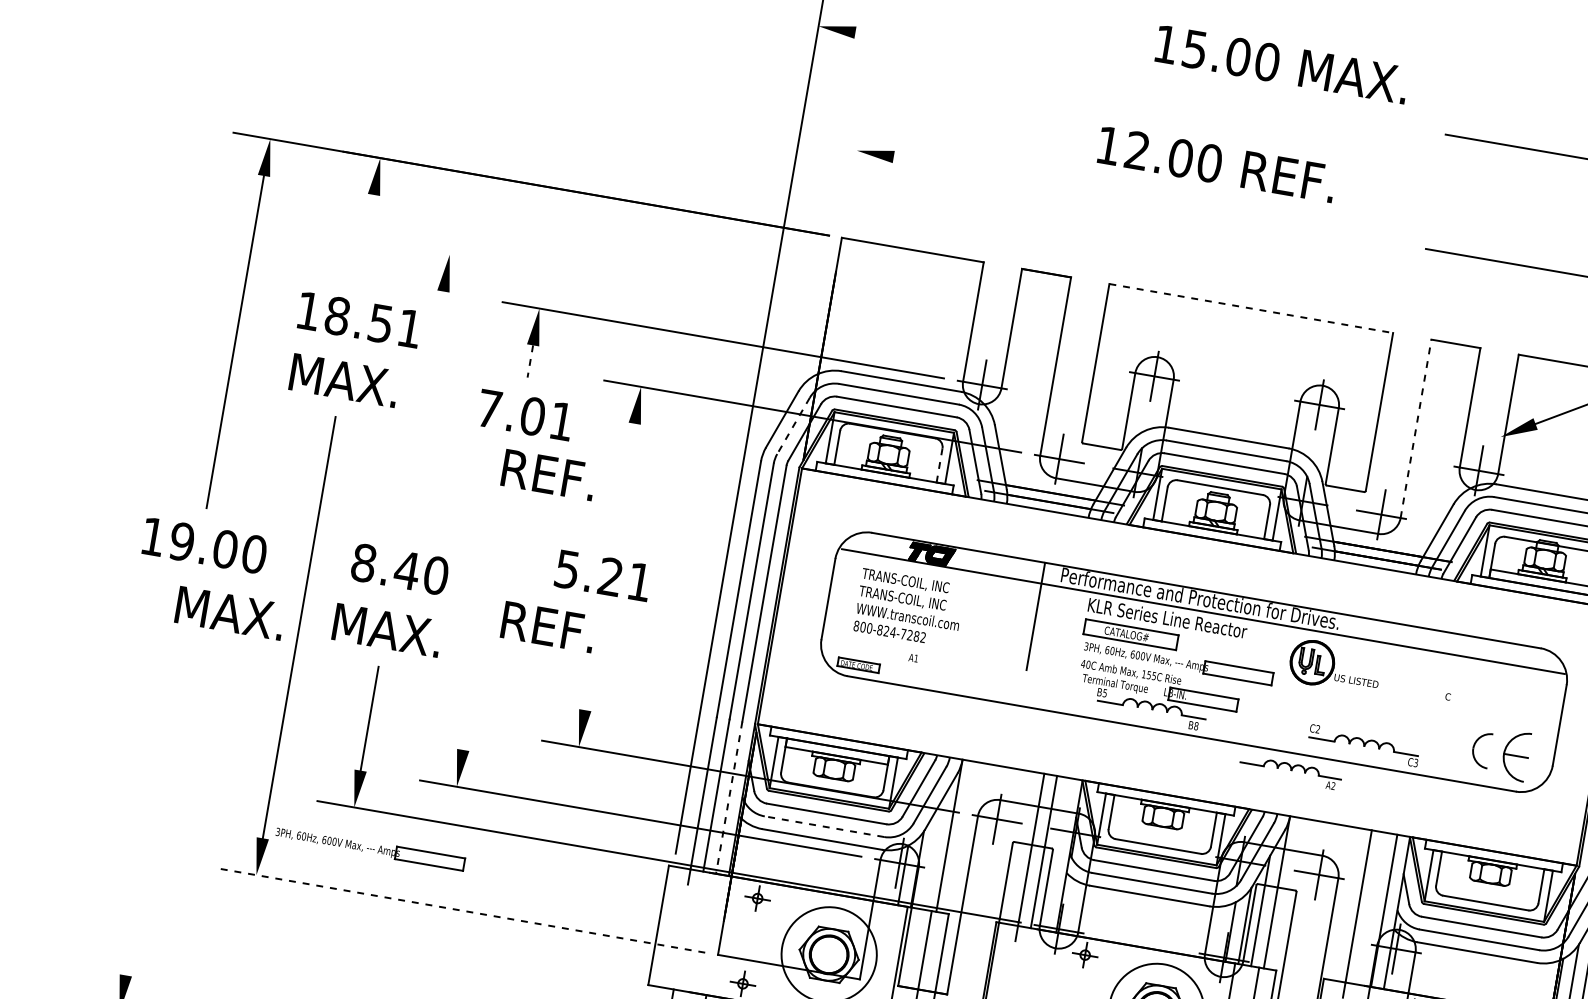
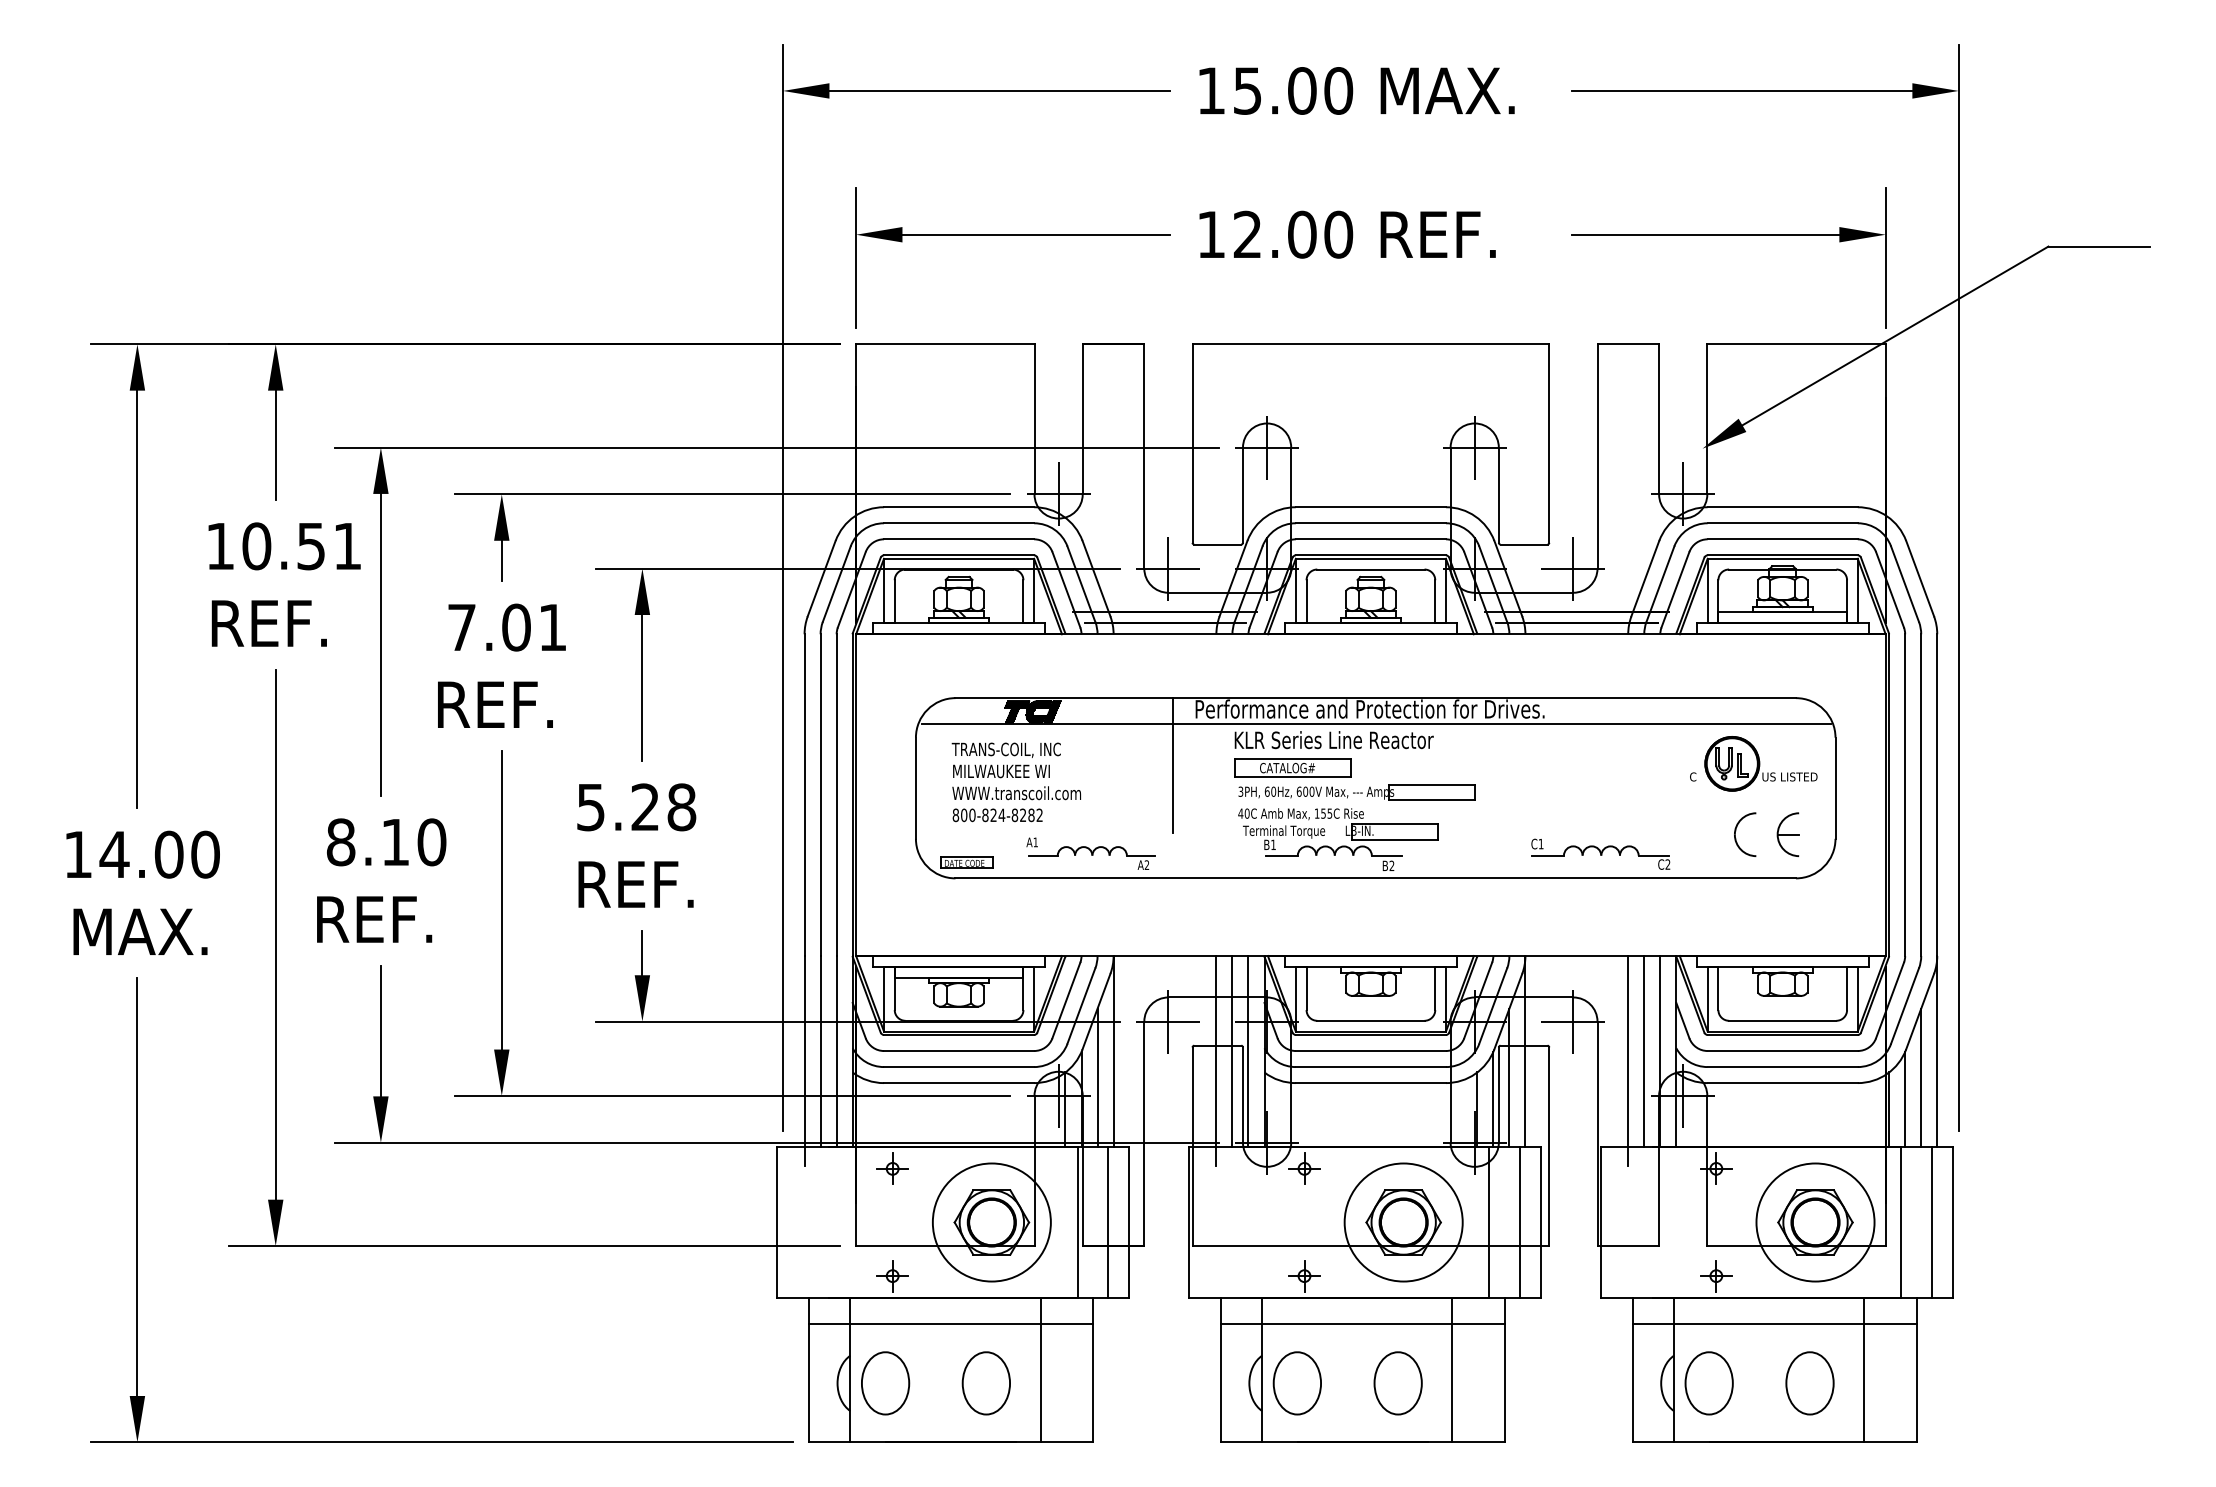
line: (990, 55) -> (999, 90), added
text: (1281, 64) -> (1356, 90), moved
text: (1216, 164) -> (1347, 234), moved
line: (853, 169) -> (856, 258), added
line: (1000, 175) -> (1036, 234), added
line: (366, 238) -> (275, 445), added
line: (764, 308) -> (776, 447), added
line: (1251, 308) -> (1371, 344), dashed -> solid
text: (337, 316) -> (256, 546), 18.51 -> 10.51
line: (530, 361) -> (501, 561), dashed -> solid
text: (346, 380) -> (281, 623), MAX. -> REF.
line: (422, 411) -> (380, 644), added
line: (793, 426) -> (836, 584), dashed -> solid
line: (1416, 428) -> (1597, 455), dashed -> solid
line: (939, 465) -> (1023, 601), dashed -> solid
text: (549, 474) -> (495, 704), moved
line: (624, 482) -> (642, 688), added
text: (182, 541) -> (114, 854), 19.00 -> 14.00
text: (407, 570) -> (395, 842), 8.40 -> 8.10
text: (639, 582) -> (681, 807), 5.21 -> 5.28
text: (901, 598) -> (1005, 771), TRANS-COIL, INC -> MILWAUKEE WI
text: (230, 613) -> (140, 931), moved
text: (548, 627) -> (635, 884), moved
text: (389, 630) -> (386, 919), MAX. -> REF.
line: (483, 631) -> (501, 900), added
text: (903, 634) -> (1014, 815), 800-824-7282 -> 800-824-8282
part: (1334, 666) -> (1760, 763), moved
line: (588, 692) -> (642, 952), added
text: (1105, 692) -> (1273, 844), B5 -> B1
text: (1196, 725) -> (1391, 865), B8 -> B2
text: (1317, 728) -> (1540, 843), C2 -> C1
part: (1515, 755) -> (1787, 834), size x0.71
text: (1415, 762) -> (1667, 864), C3 -> C2
part: (1290, 772) -> (1091, 857), moved
line: (729, 797) -> (836, 1051), dashed -> solid
line: (154, 809) -> (137, 1187), added
line: (823, 826) -> (958, 1067), dashed -> solid
part: (369, 848) -> (408, 1189), removed
line: (933, 854) -> (1097, 1077), added
line: (1056, 854) -> (1248, 1051), added
line: (1371, 908) -> (1644, 1051), added
line: (462, 911) -> (534, 1246), dashed -> solid

